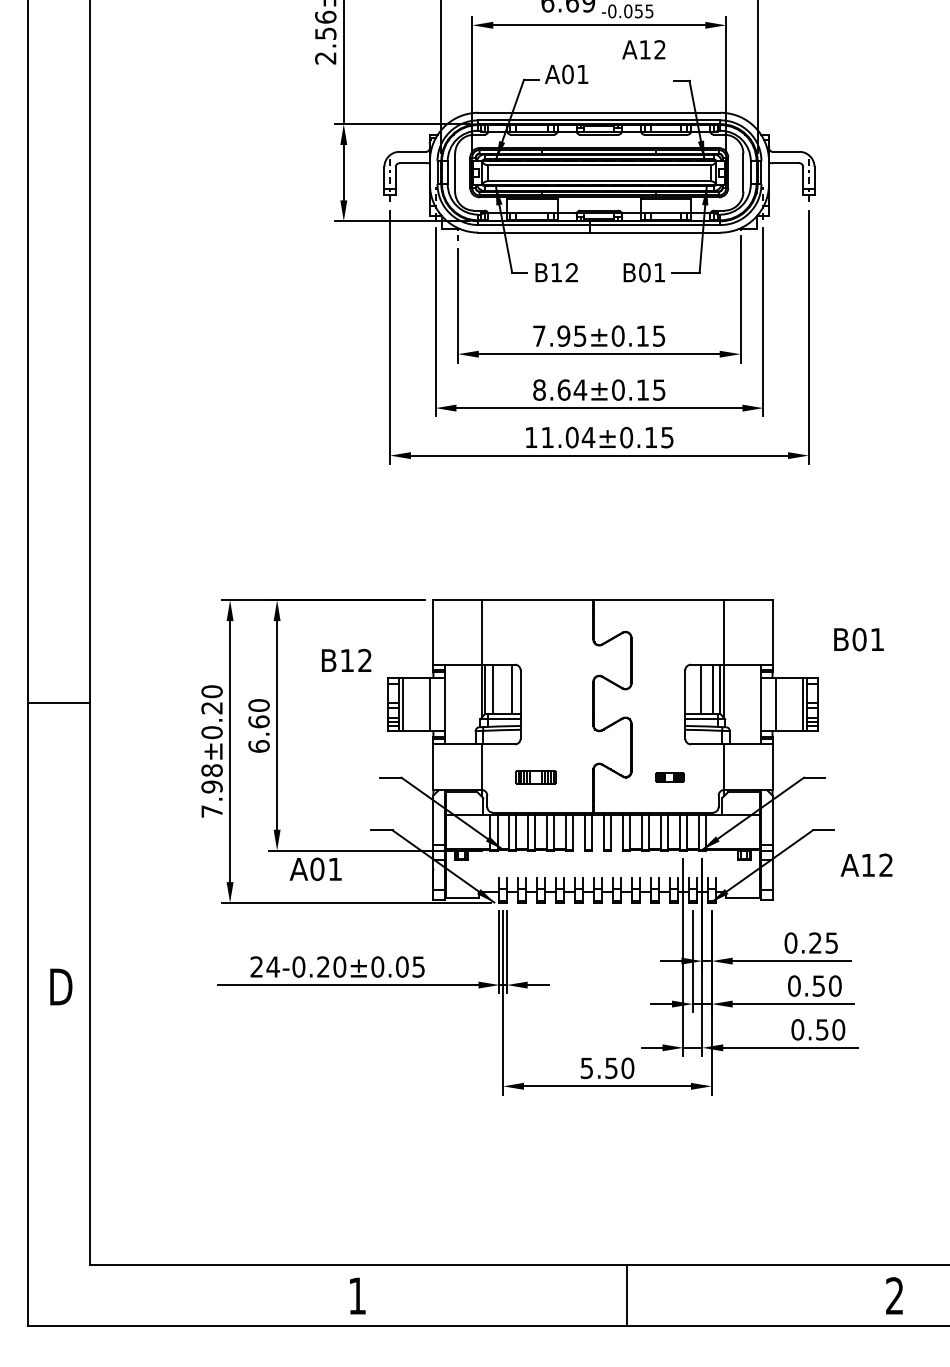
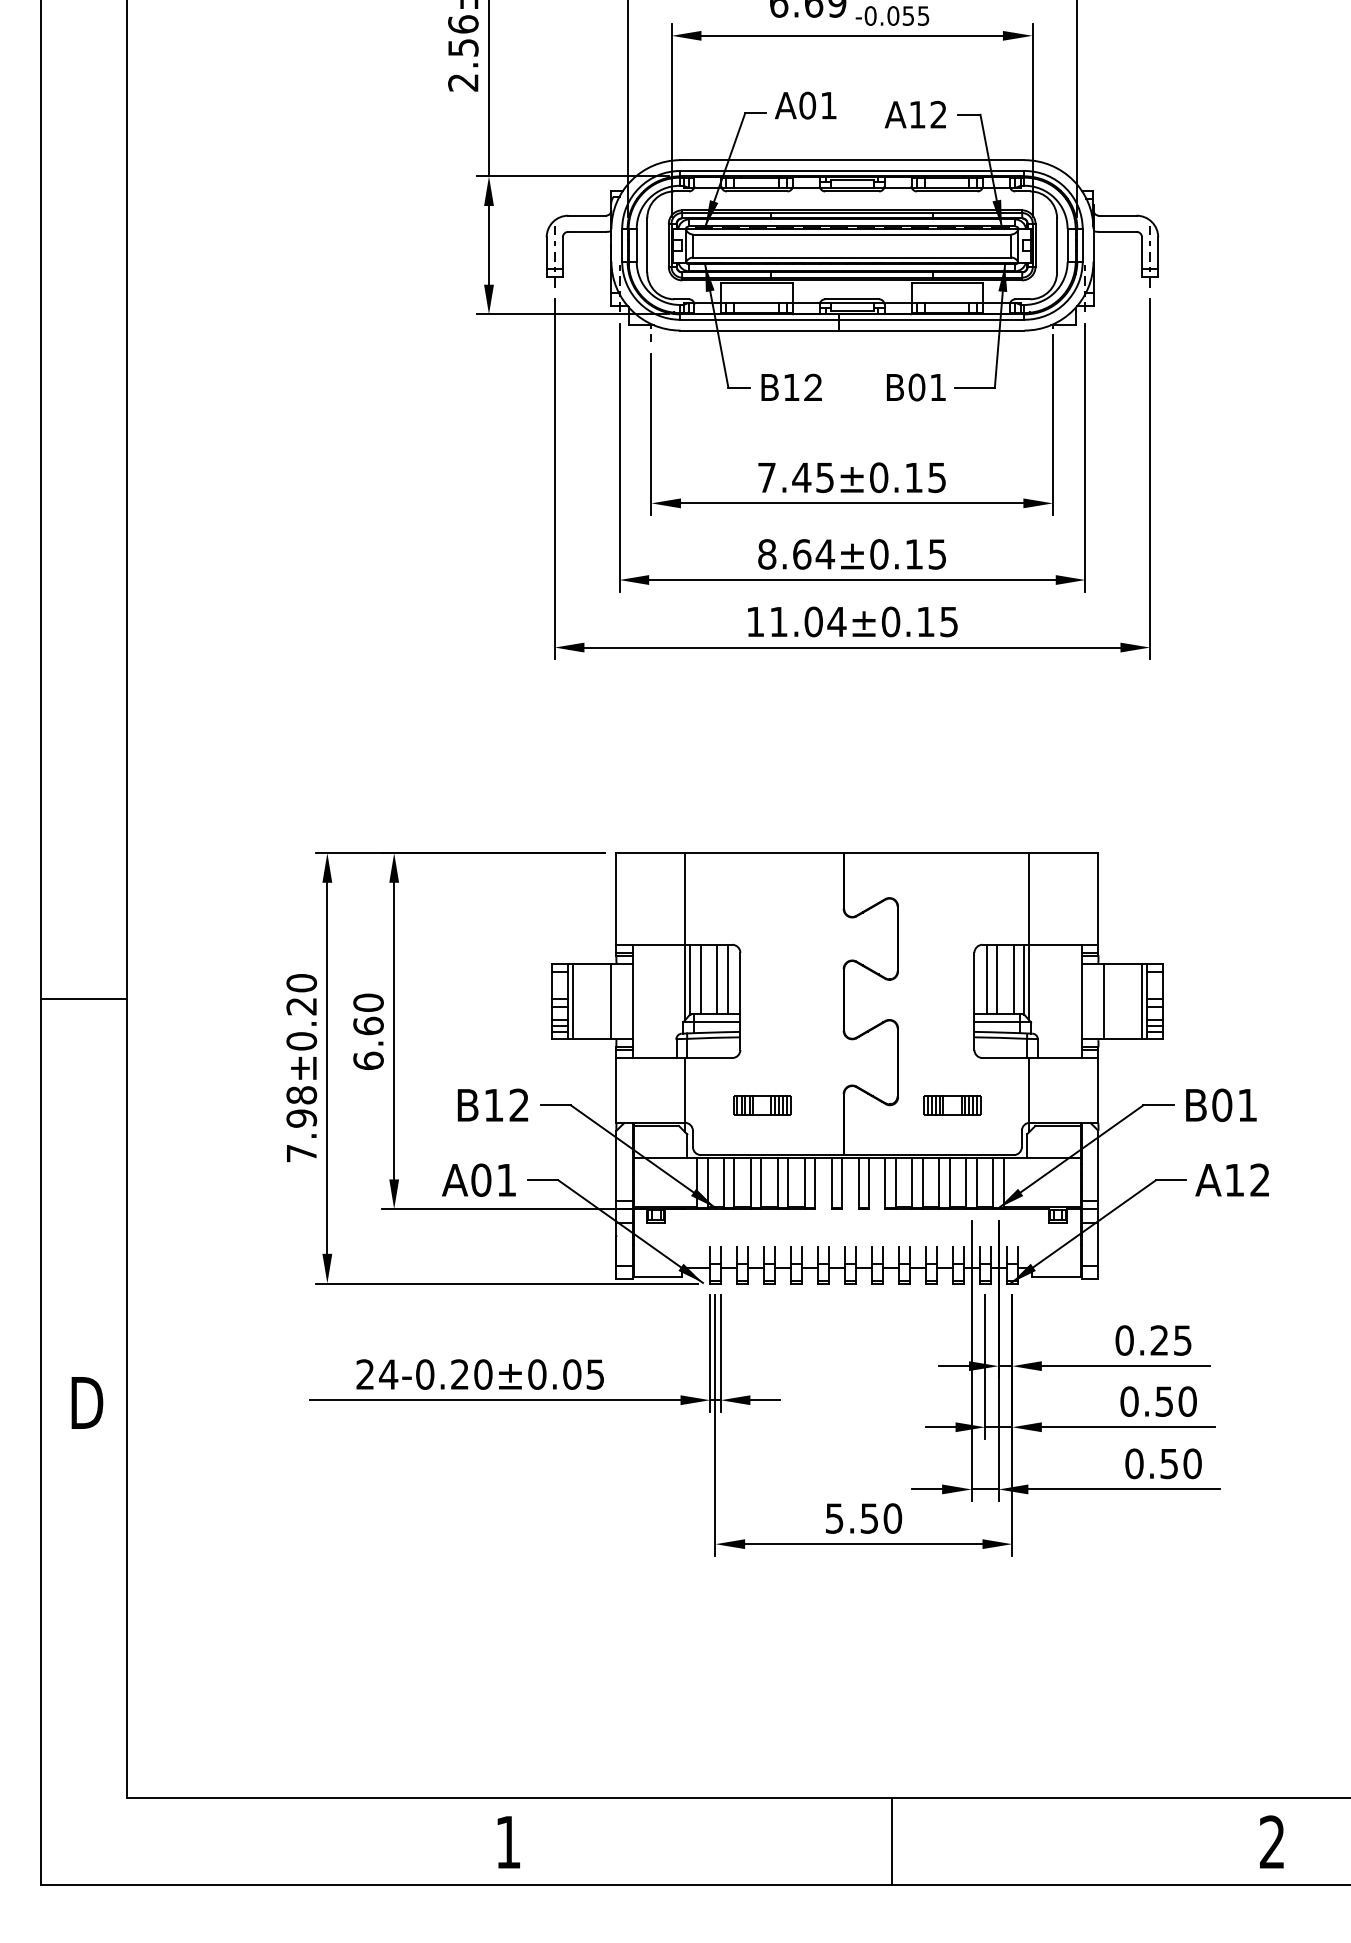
text: (643, 49) -> (915, 114), moved
text: (563, 335) -> (801, 476), 7.95±0.15 -> 7.45±0.15
text: (858, 639) -> (1220, 1105), moved
text: (346, 659) -> (492, 1103), moved
line: (504, 688) -> (717, 978), added
line: (693, 688) -> (986, 978), added
part: (669, 777) -> (952, 1105), size x1.43
text: (866, 864) -> (1232, 1179), moved
text: (315, 869) -> (478, 1180), moved

